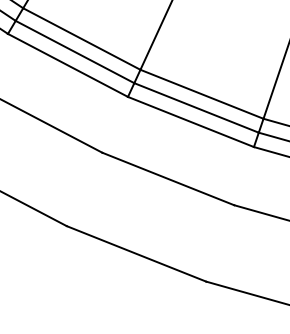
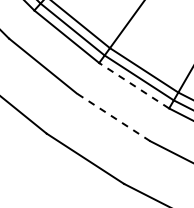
line: (191, 121) -> (134, 85), solid -> dashed
line: (168, 179) -> (113, 117), solid -> dashed

